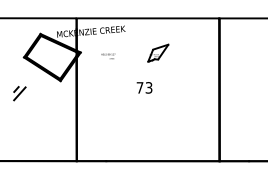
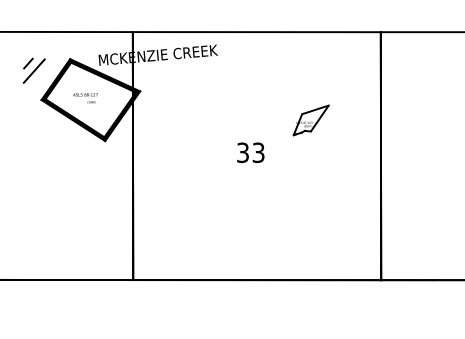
part: (158, 52) -> (311, 119), moved
text: (108, 56) -> (85, 98), moved
text: (139, 87) -> (242, 152), 73 -> 33
part: (19, 93) -> (33, 70), moved

